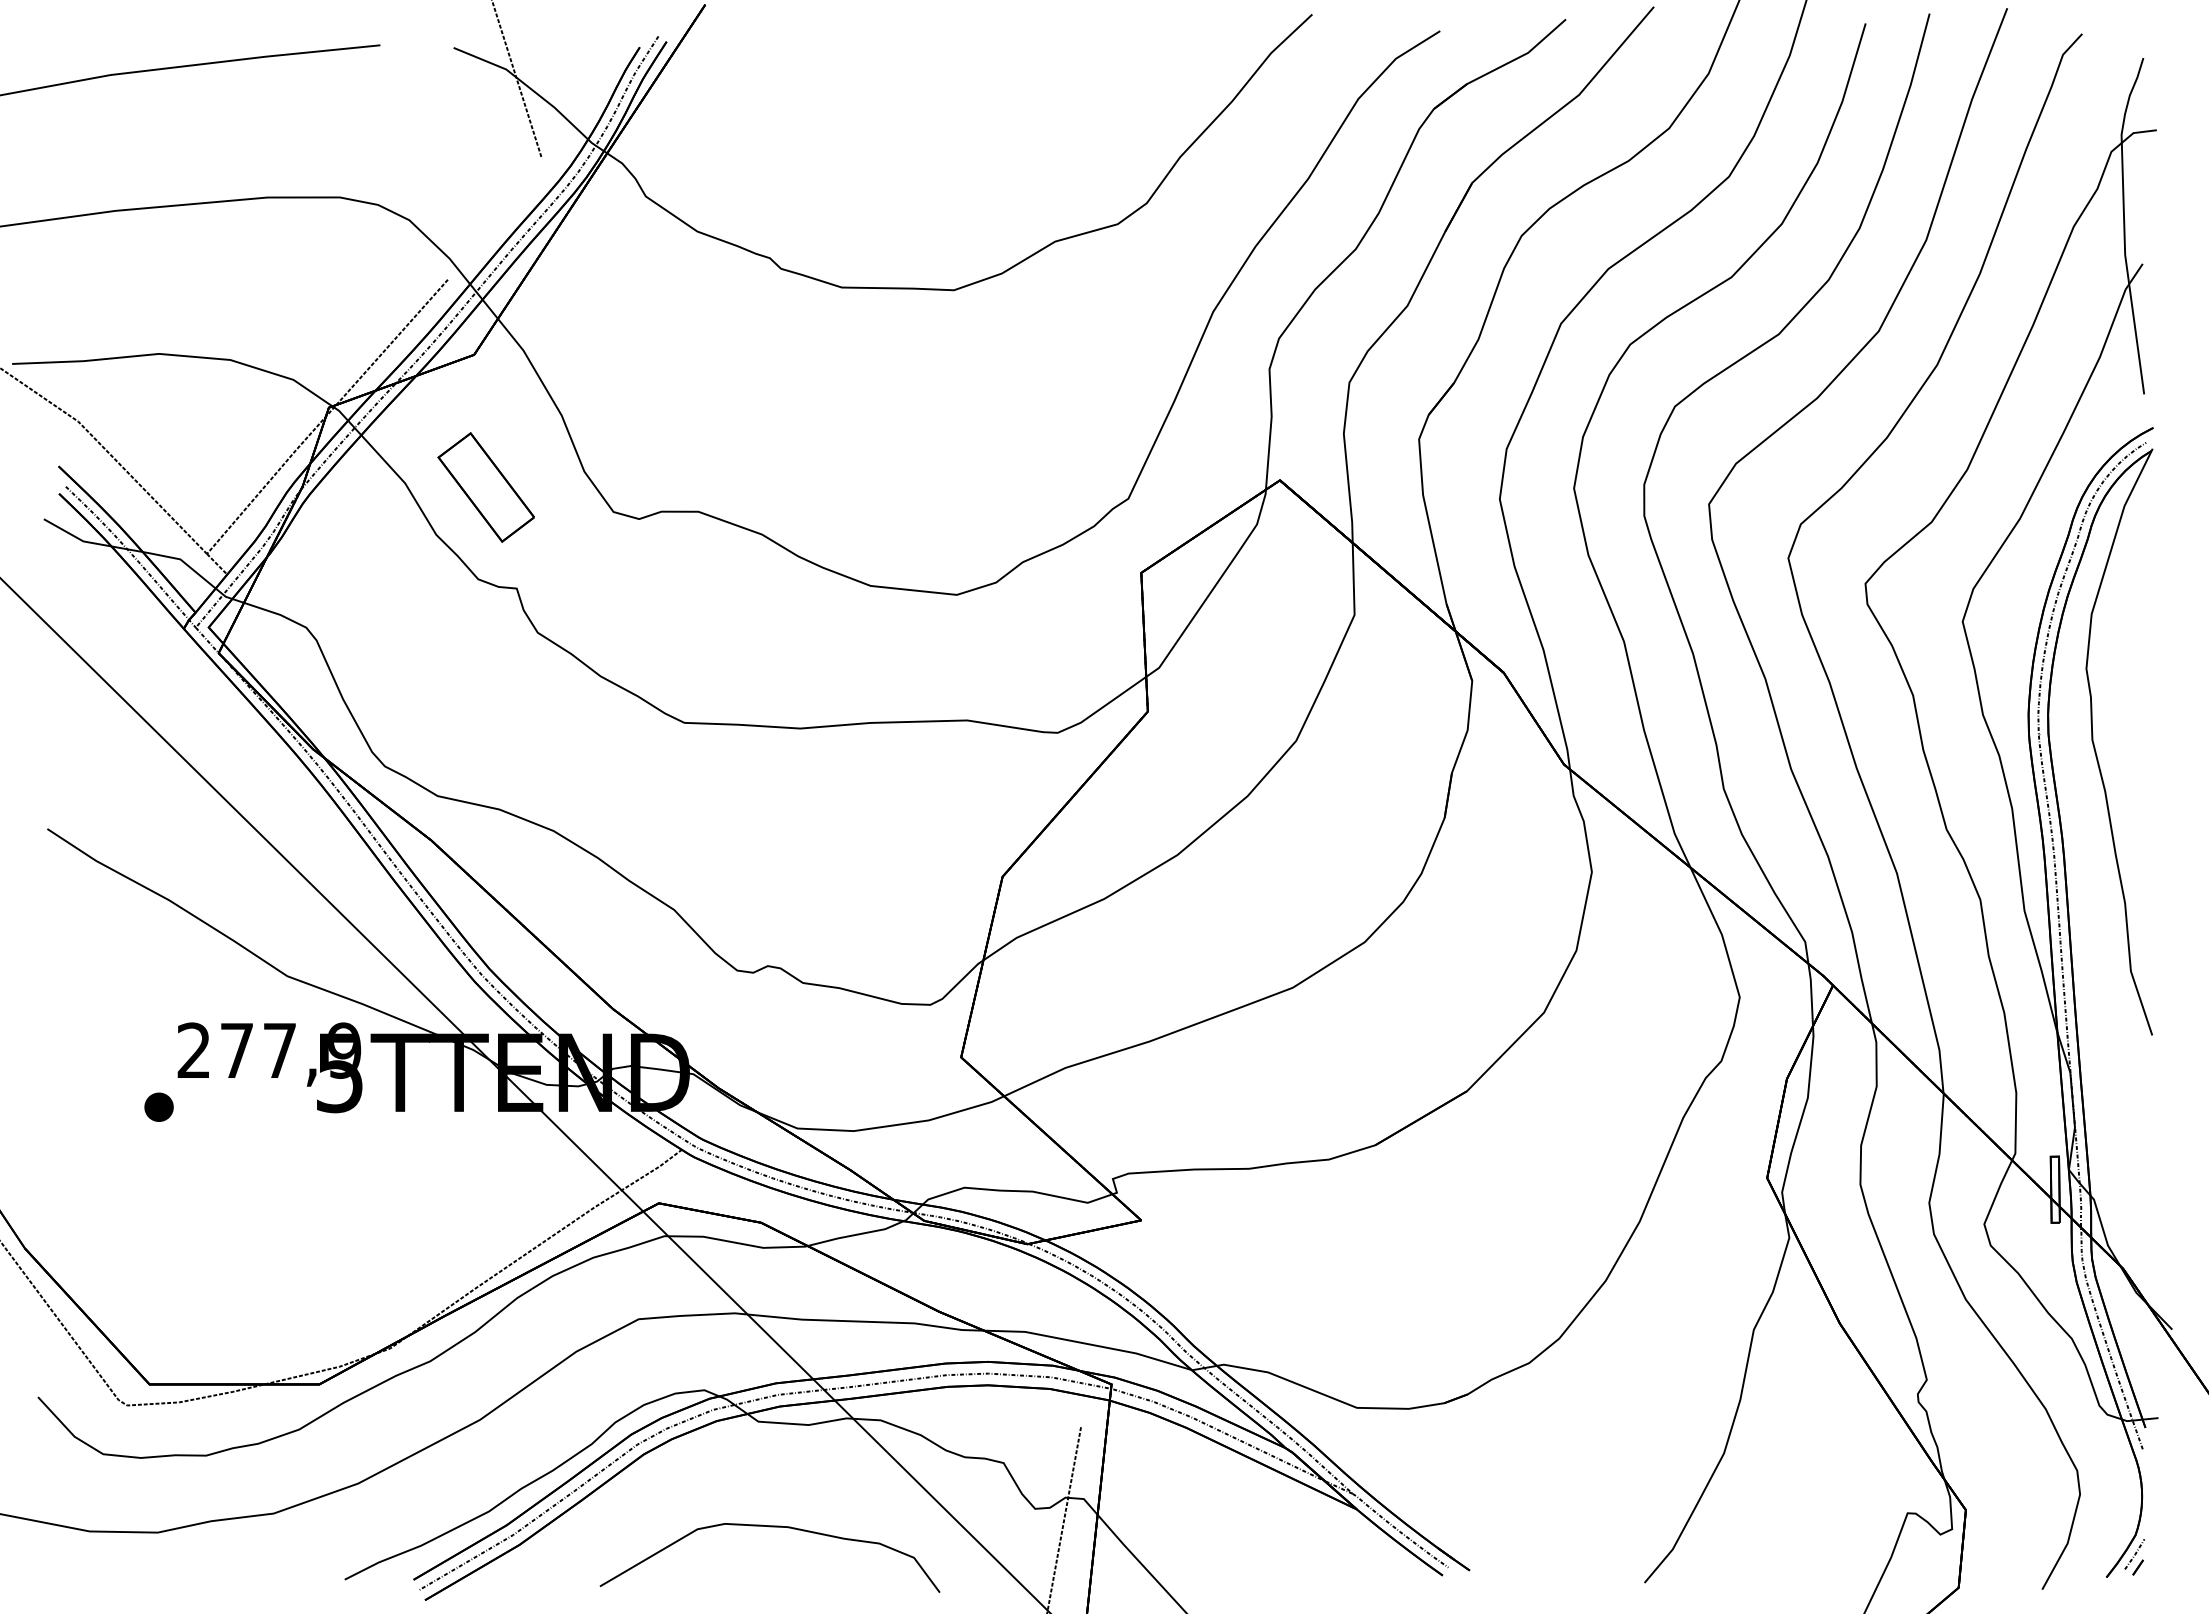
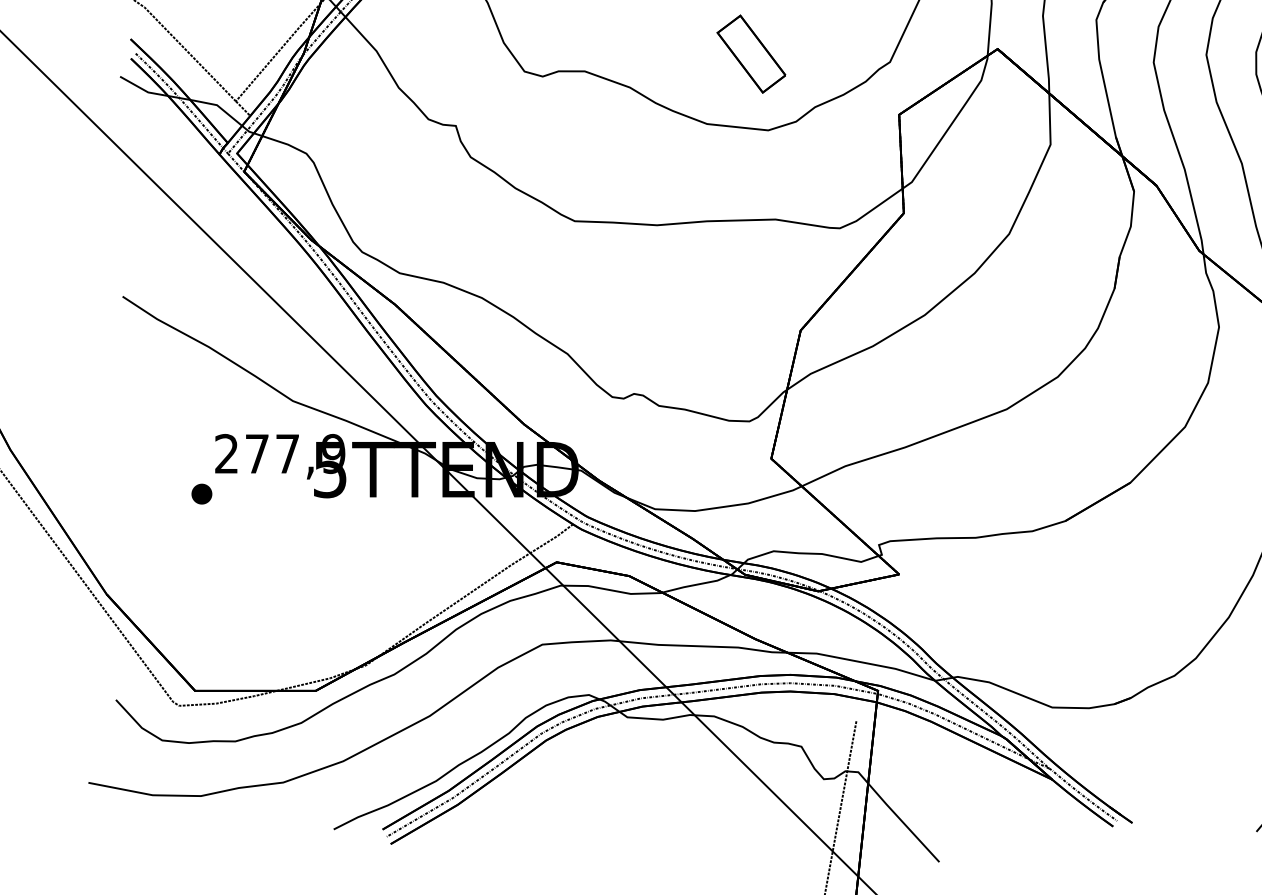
part: (485, 487) -> (750, 54), moved
part: (769, 1527) -> (635, 792), removed

